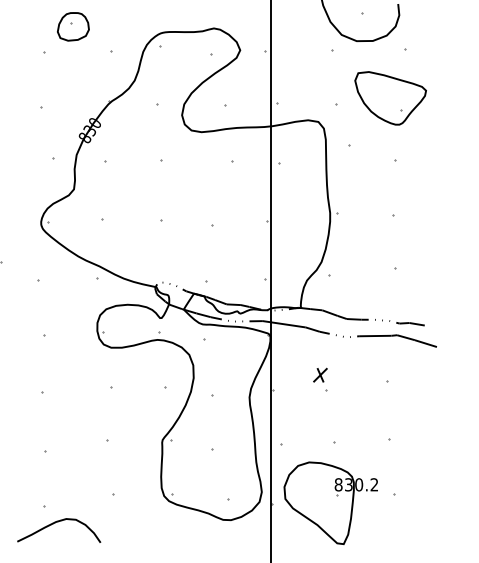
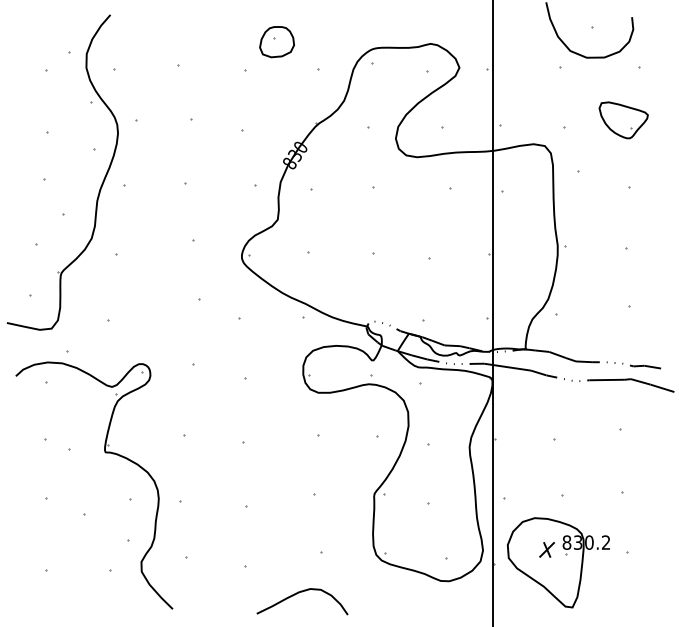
part: (390, 98) -> (623, 120), size x0.62
part: (319, 374) -> (546, 549), moved
curve: (56, 523) -> (299, 593), moved

